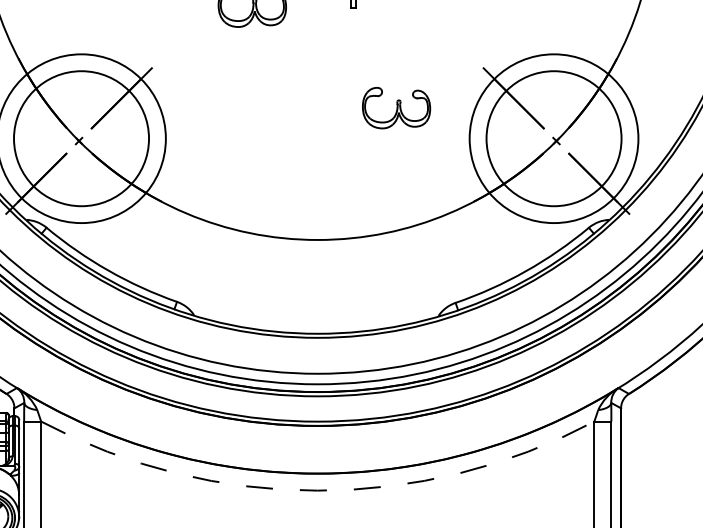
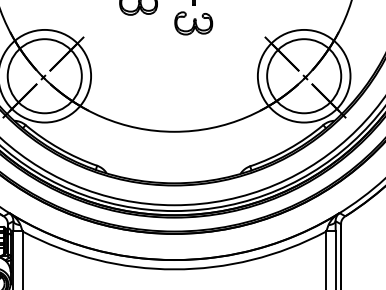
part: (396, 108) -> (193, 23), moved
arc: (317, 490) -> (174, 269), dashed -> solid

